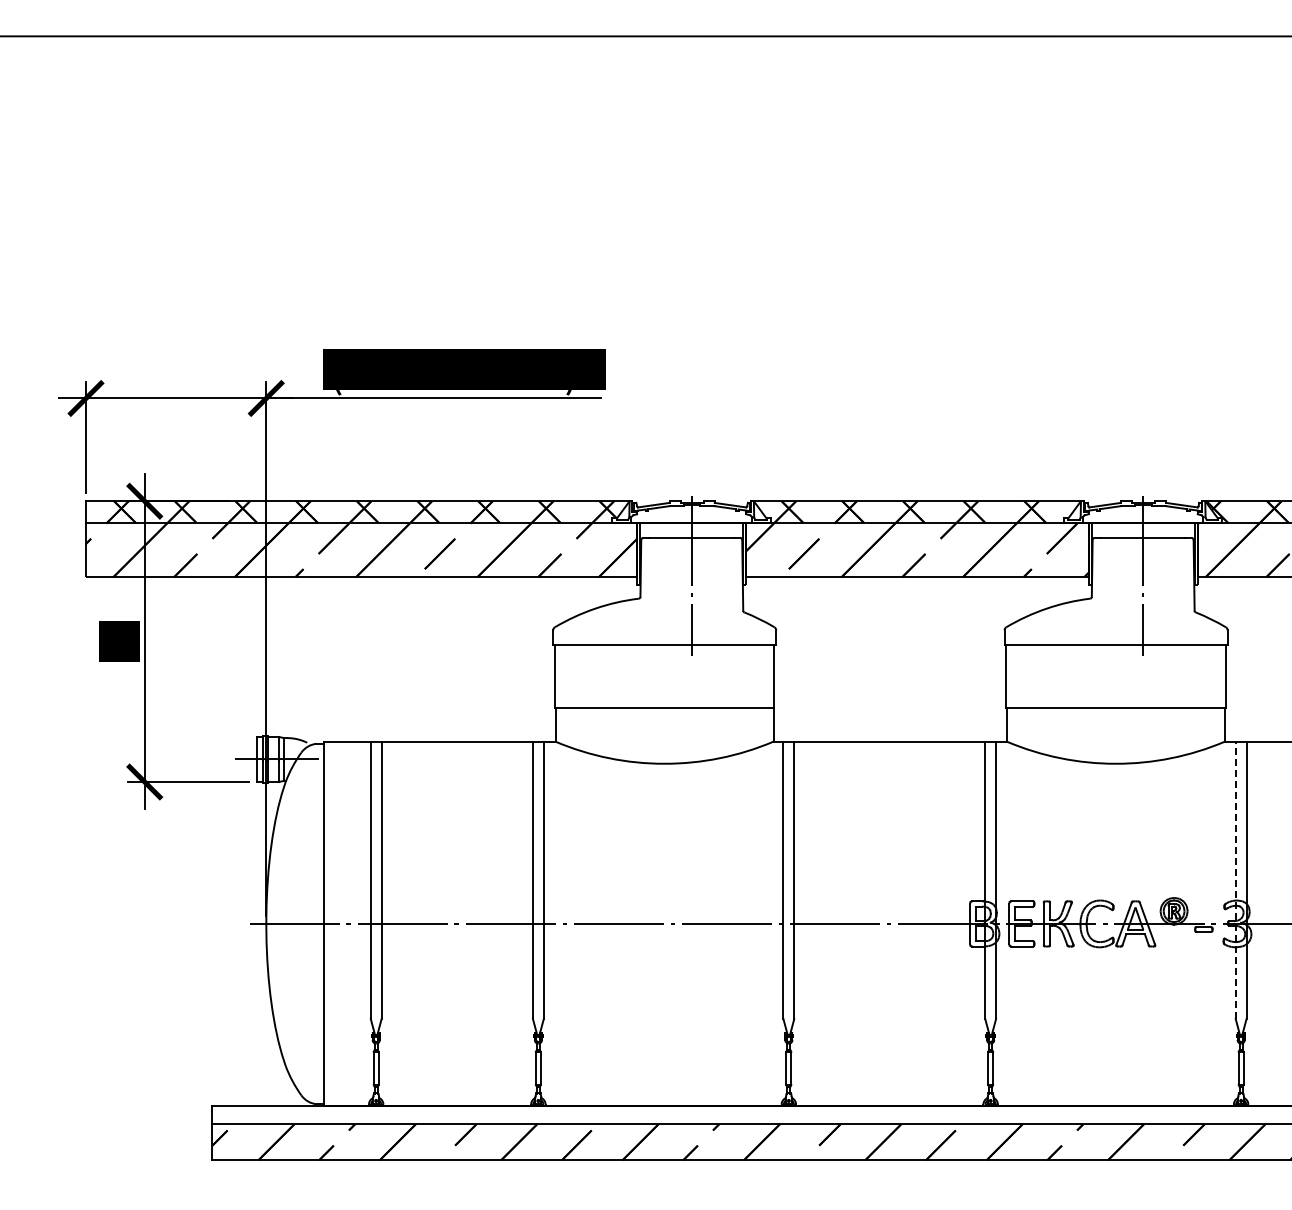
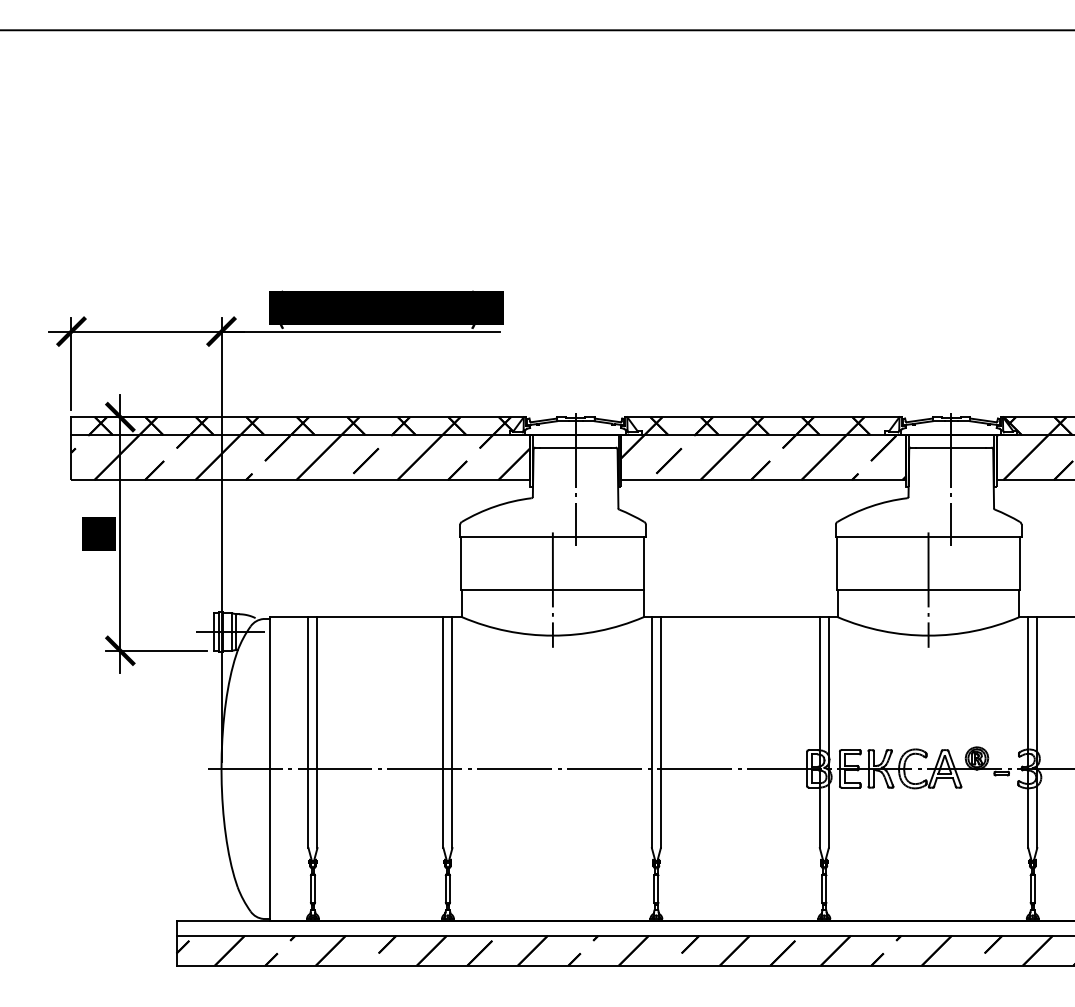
line: (664, 708) -> (552, 589), added
line: (1115, 708) -> (928, 589), added
line: (1235, 880) -> (1028, 732), dashed -> solid

